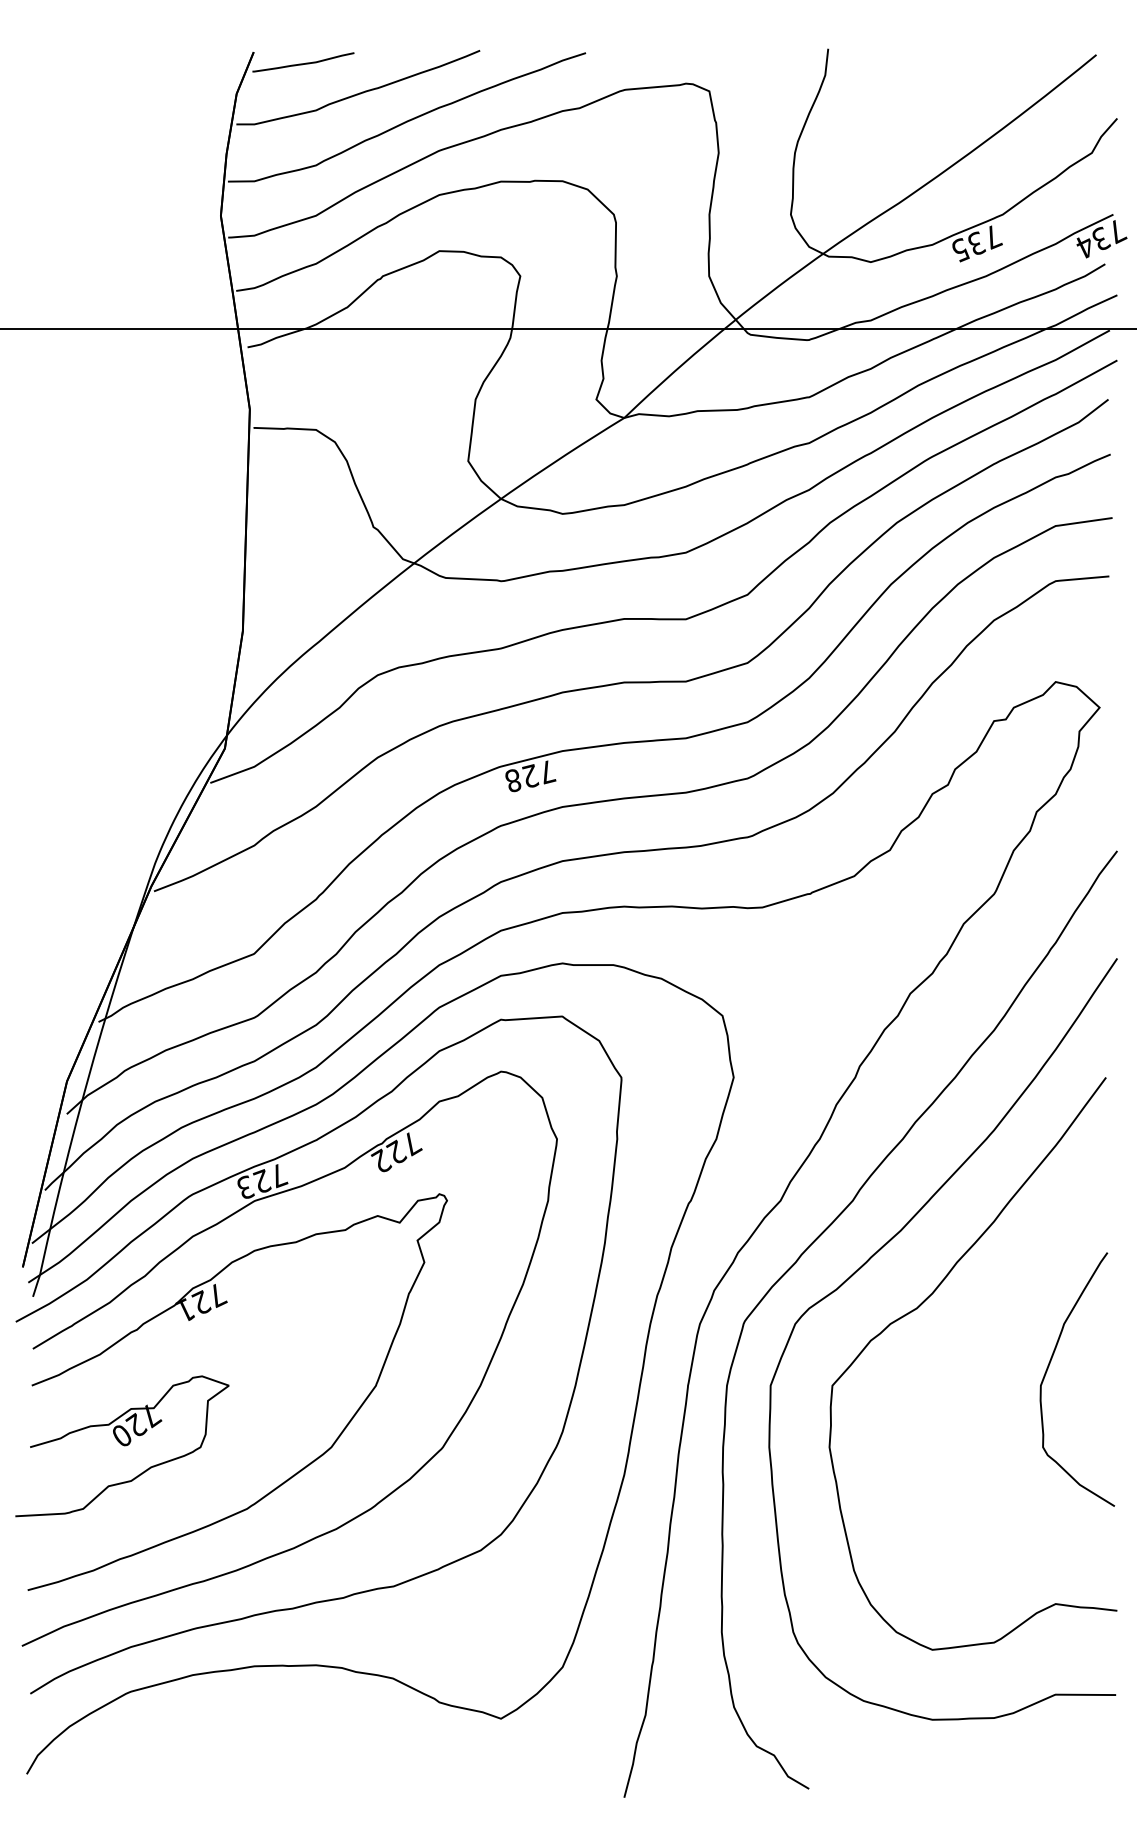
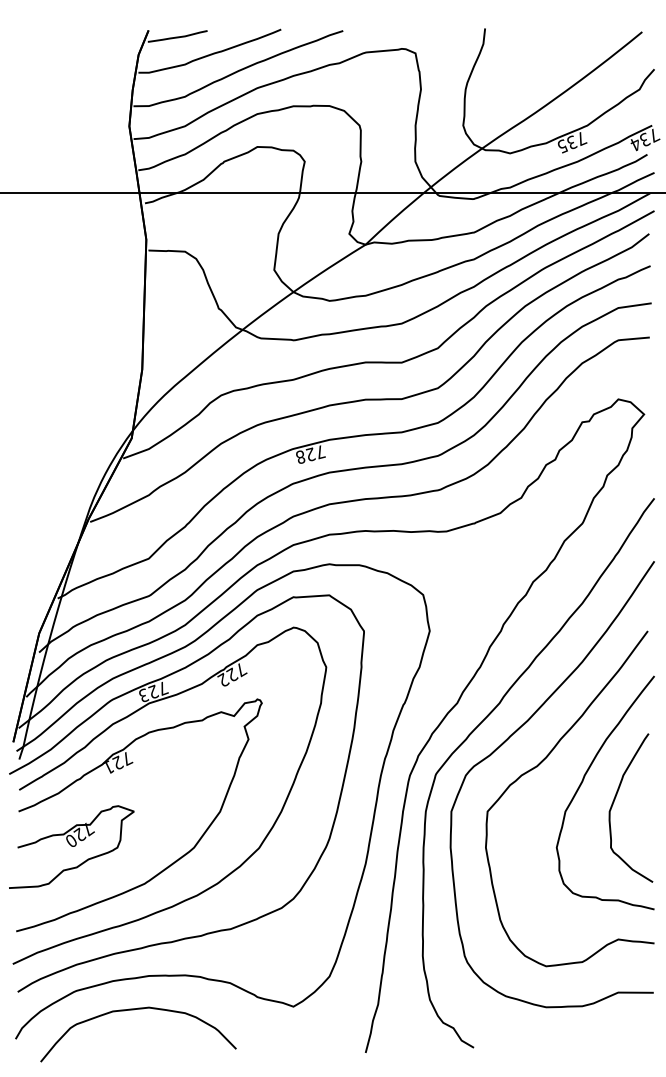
curve: (996, 1334) -> (583, 781), added
curve: (229, 1725) -> (134, 1010), added

